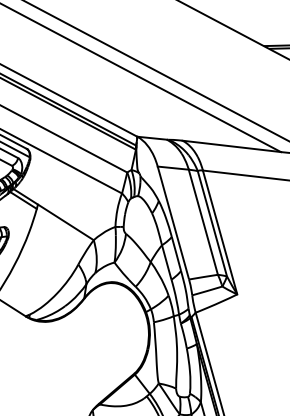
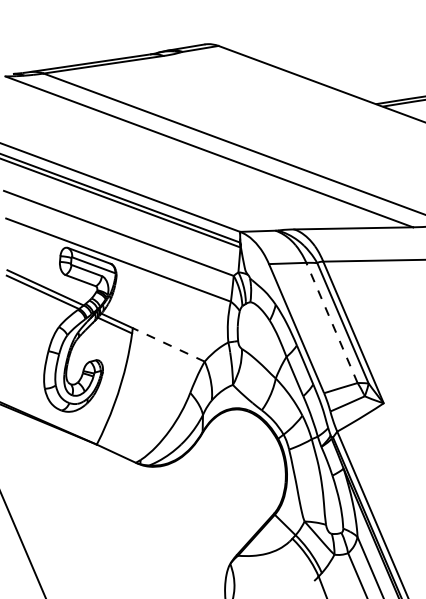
line: (202, 221) -> (331, 322), solid -> dashed
line: (65, 222) -> (168, 344), solid -> dashed

